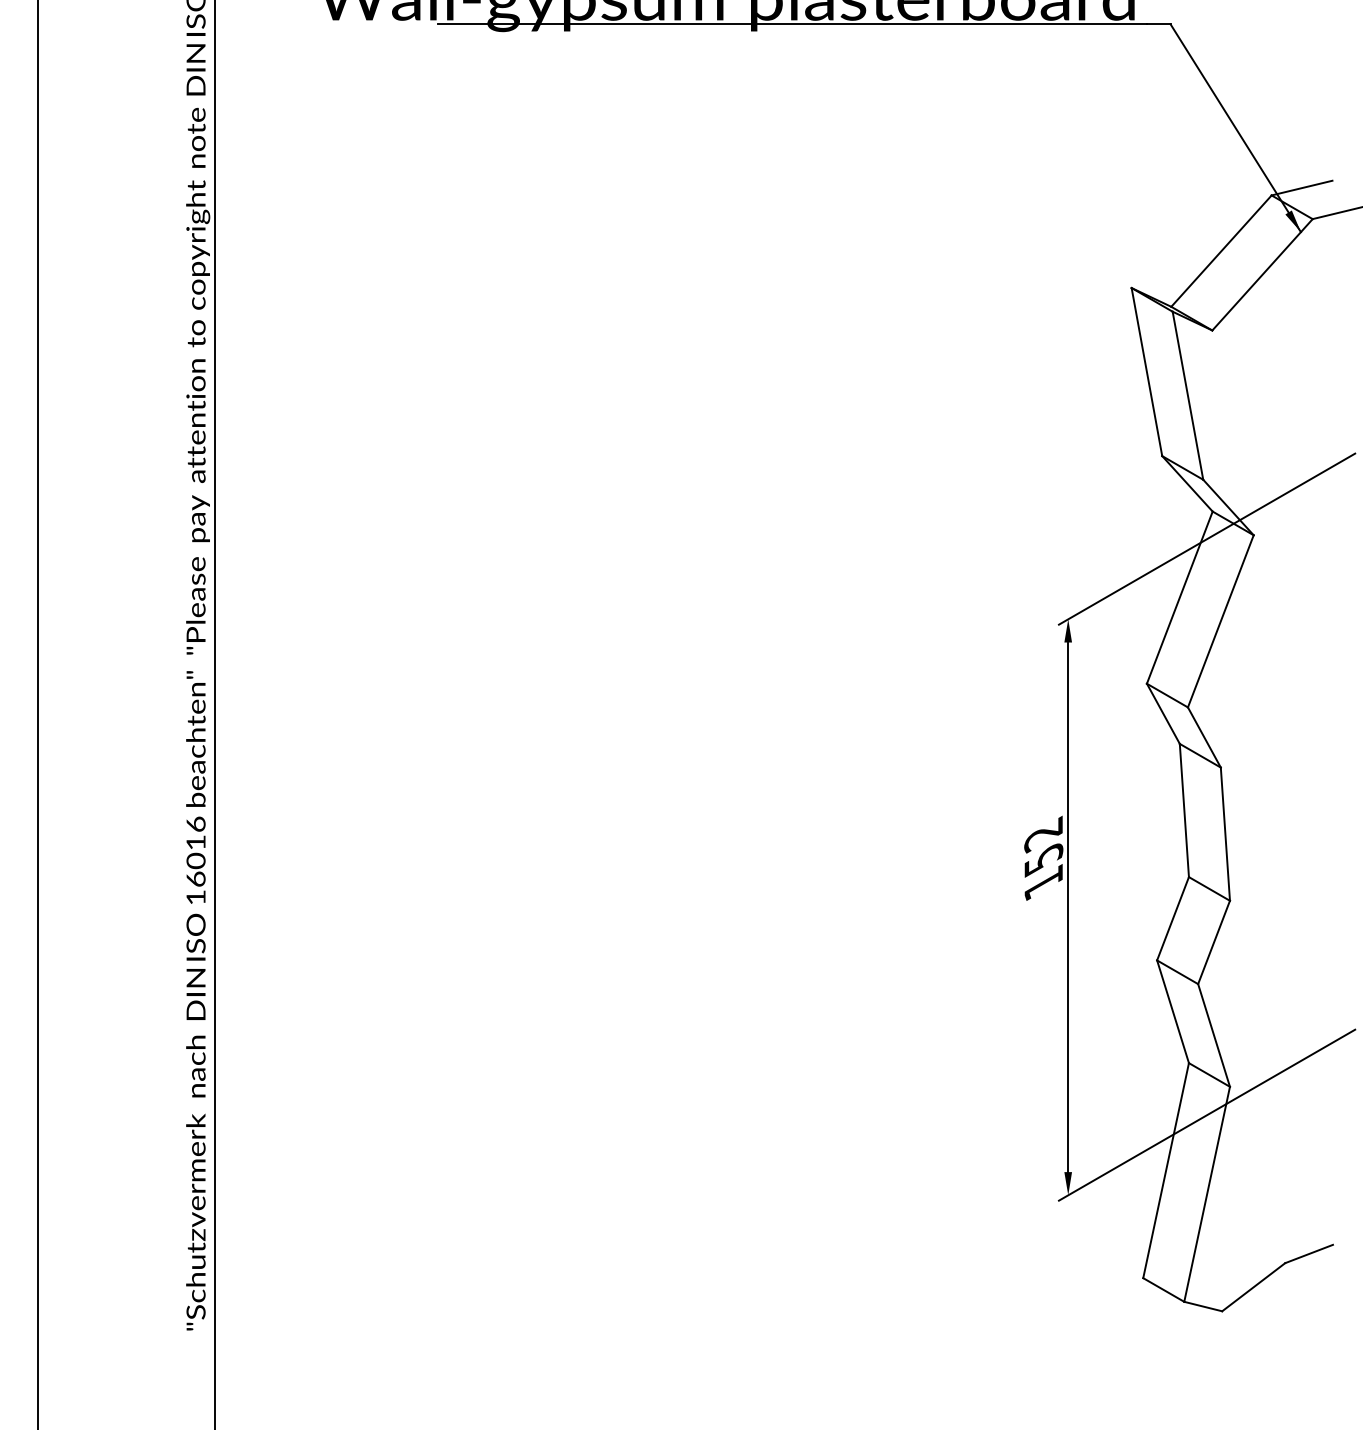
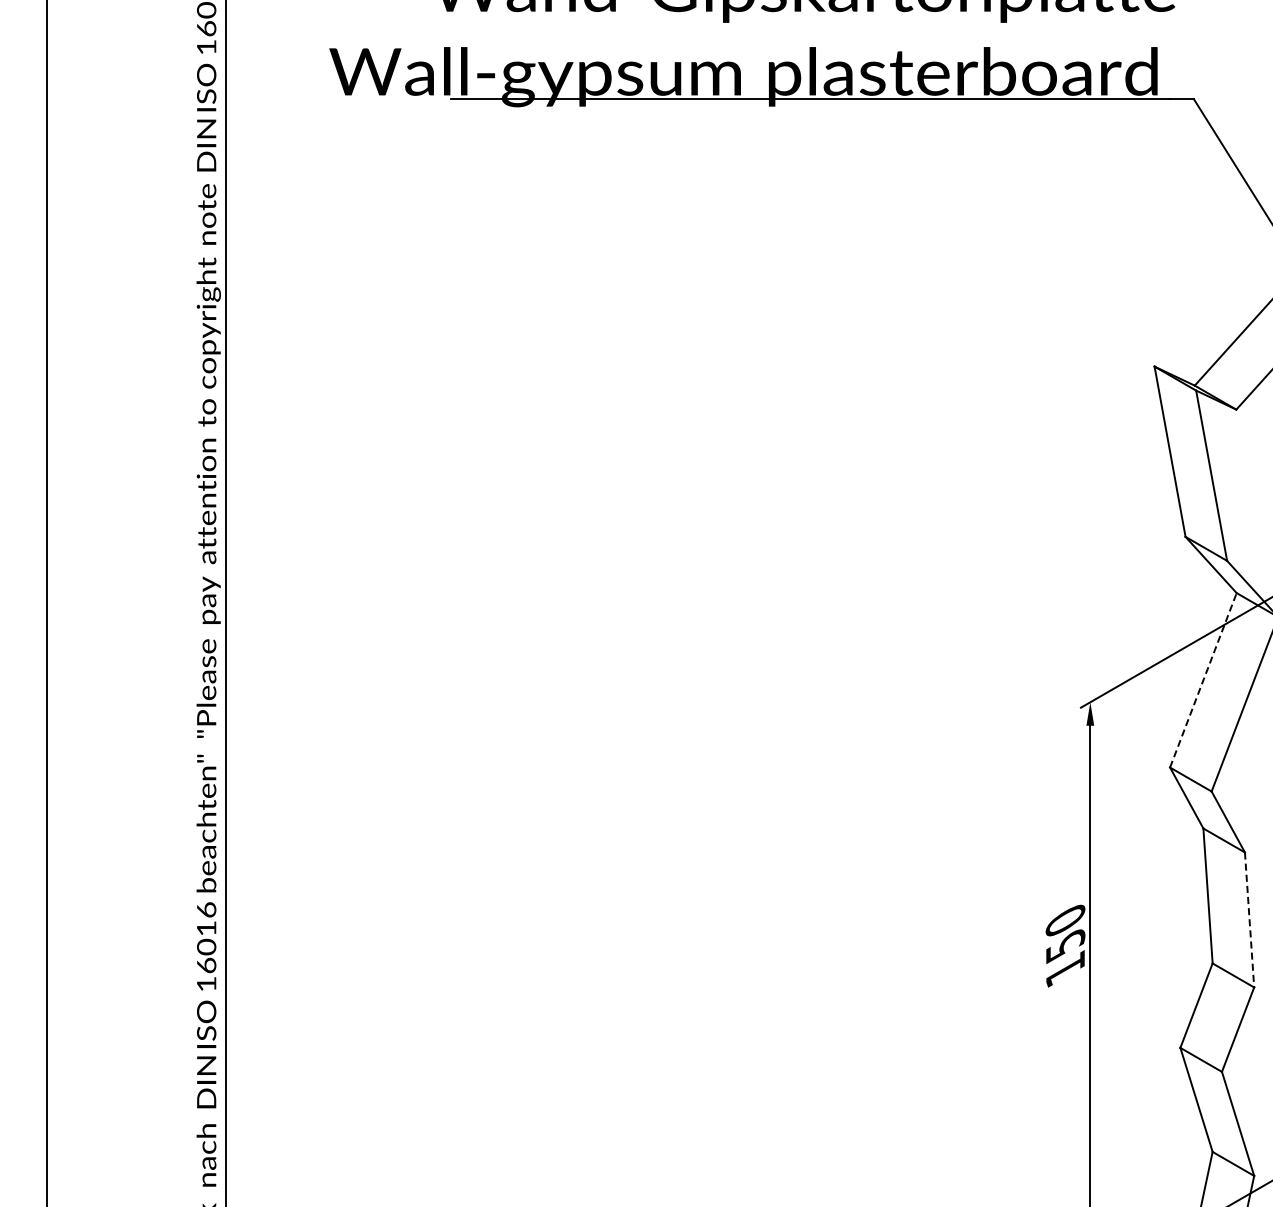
line: (1179, 597) -> (1203, 680), solid -> dashed
text: (1043, 834) -> (1065, 920), 152 -> 150
line: (1225, 834) -> (1249, 920), solid -> dashed

